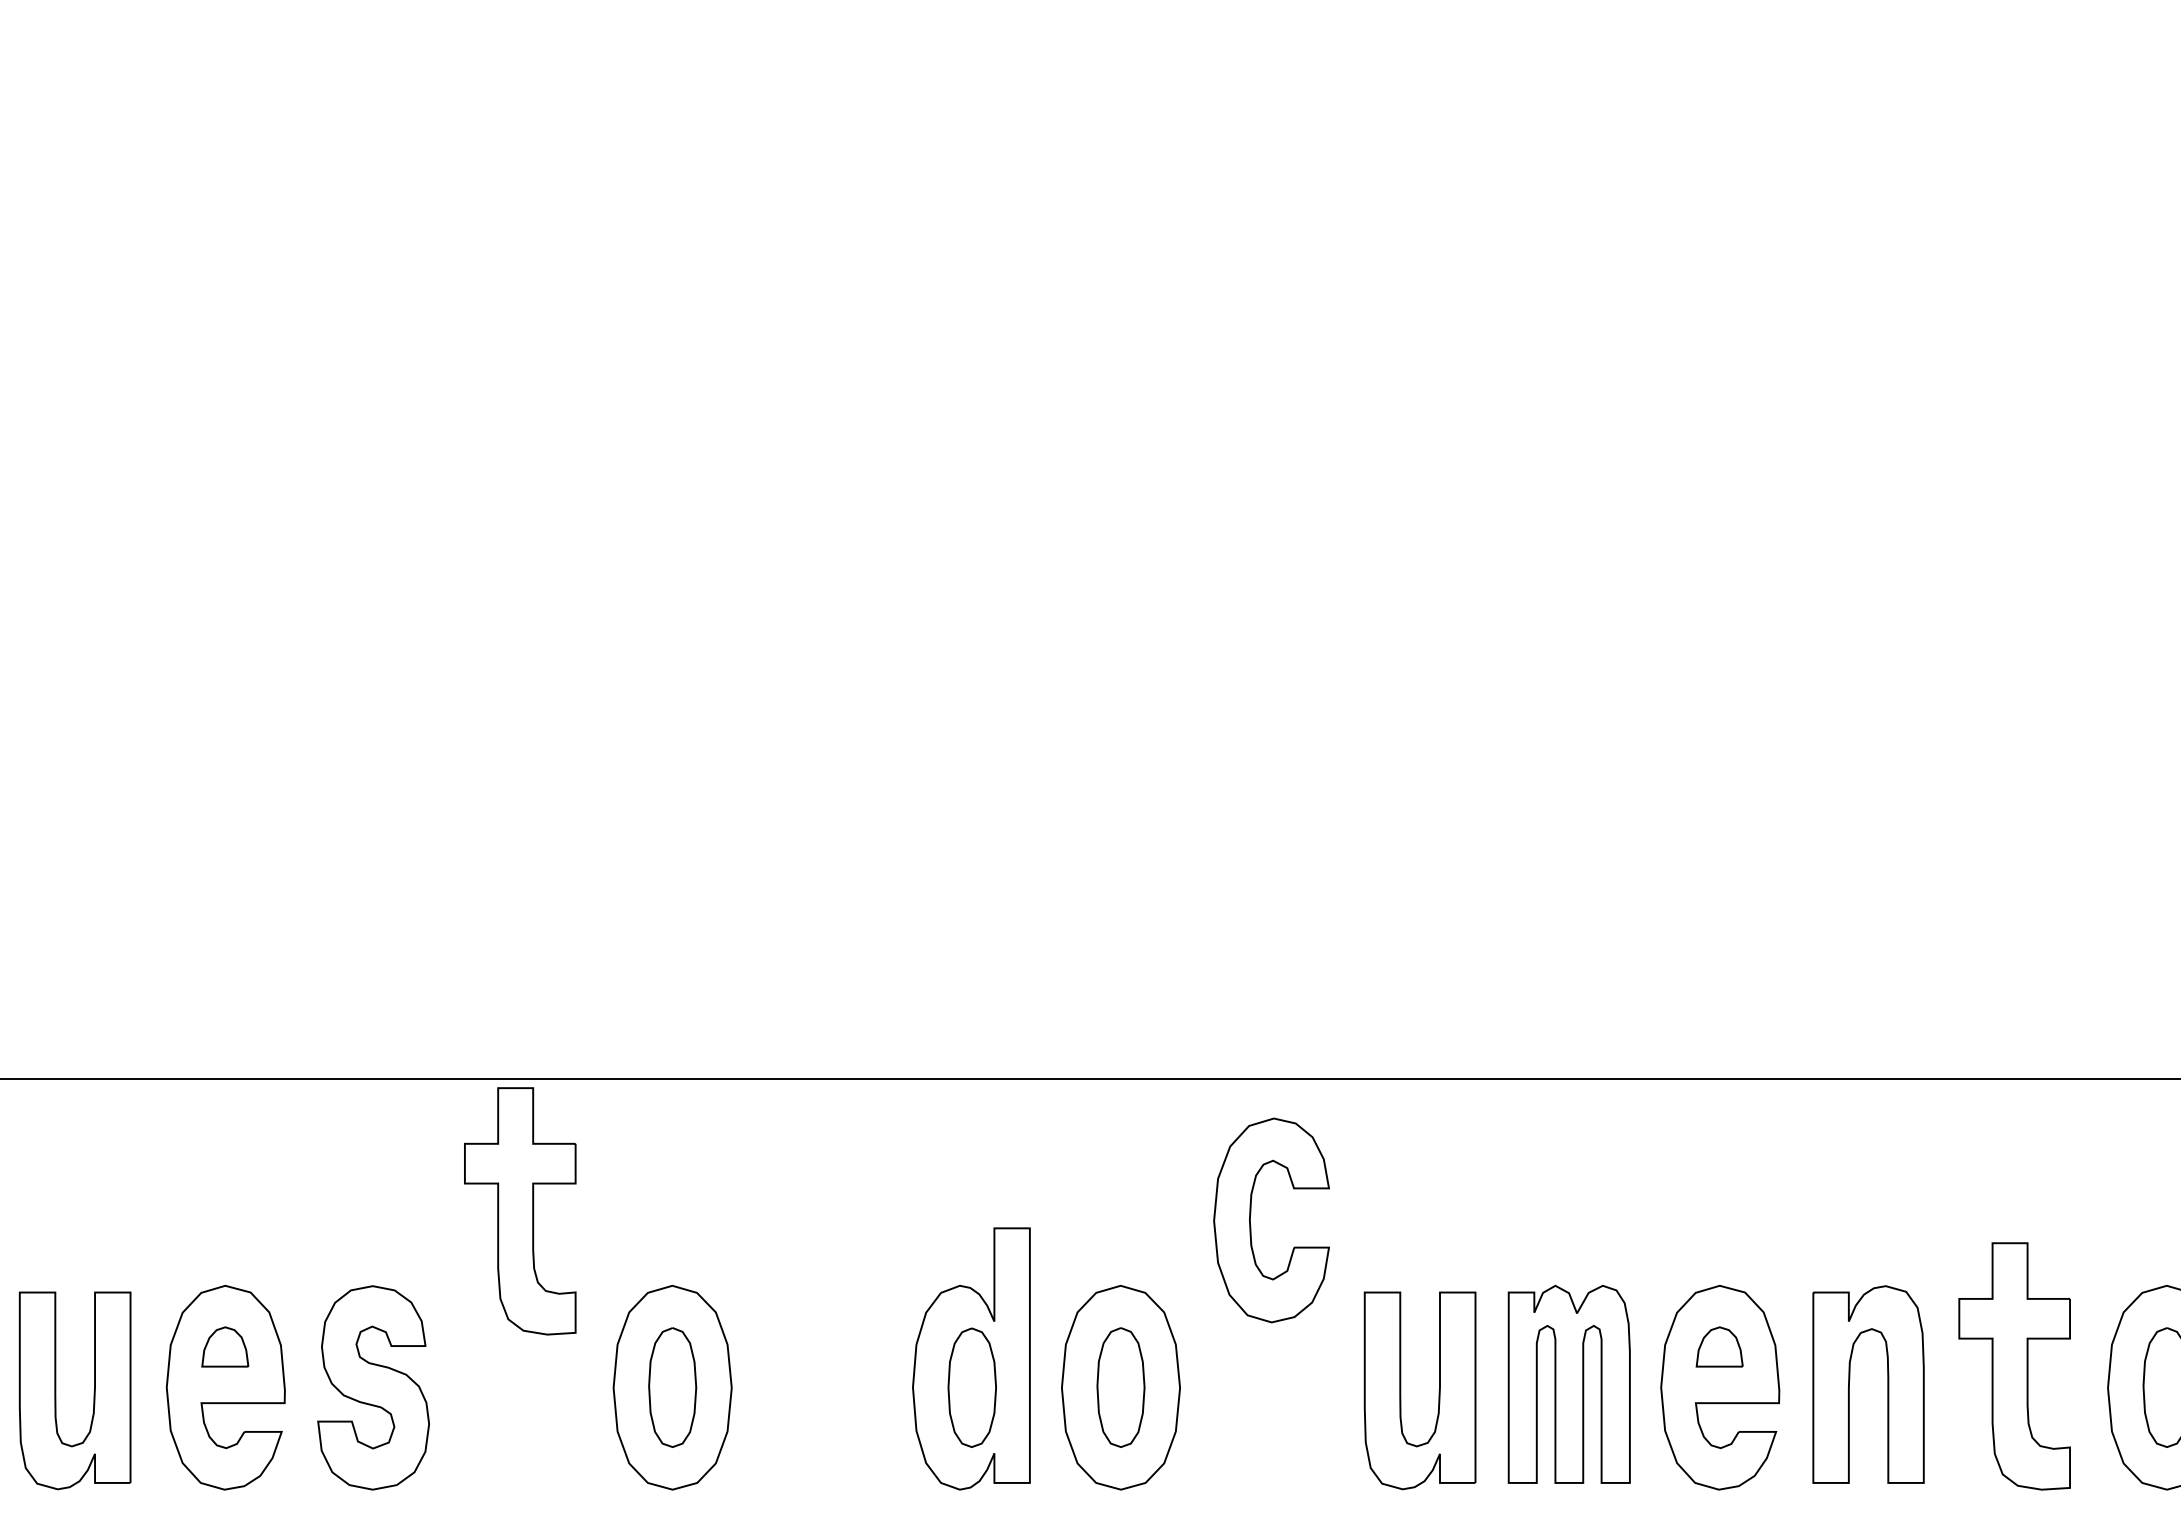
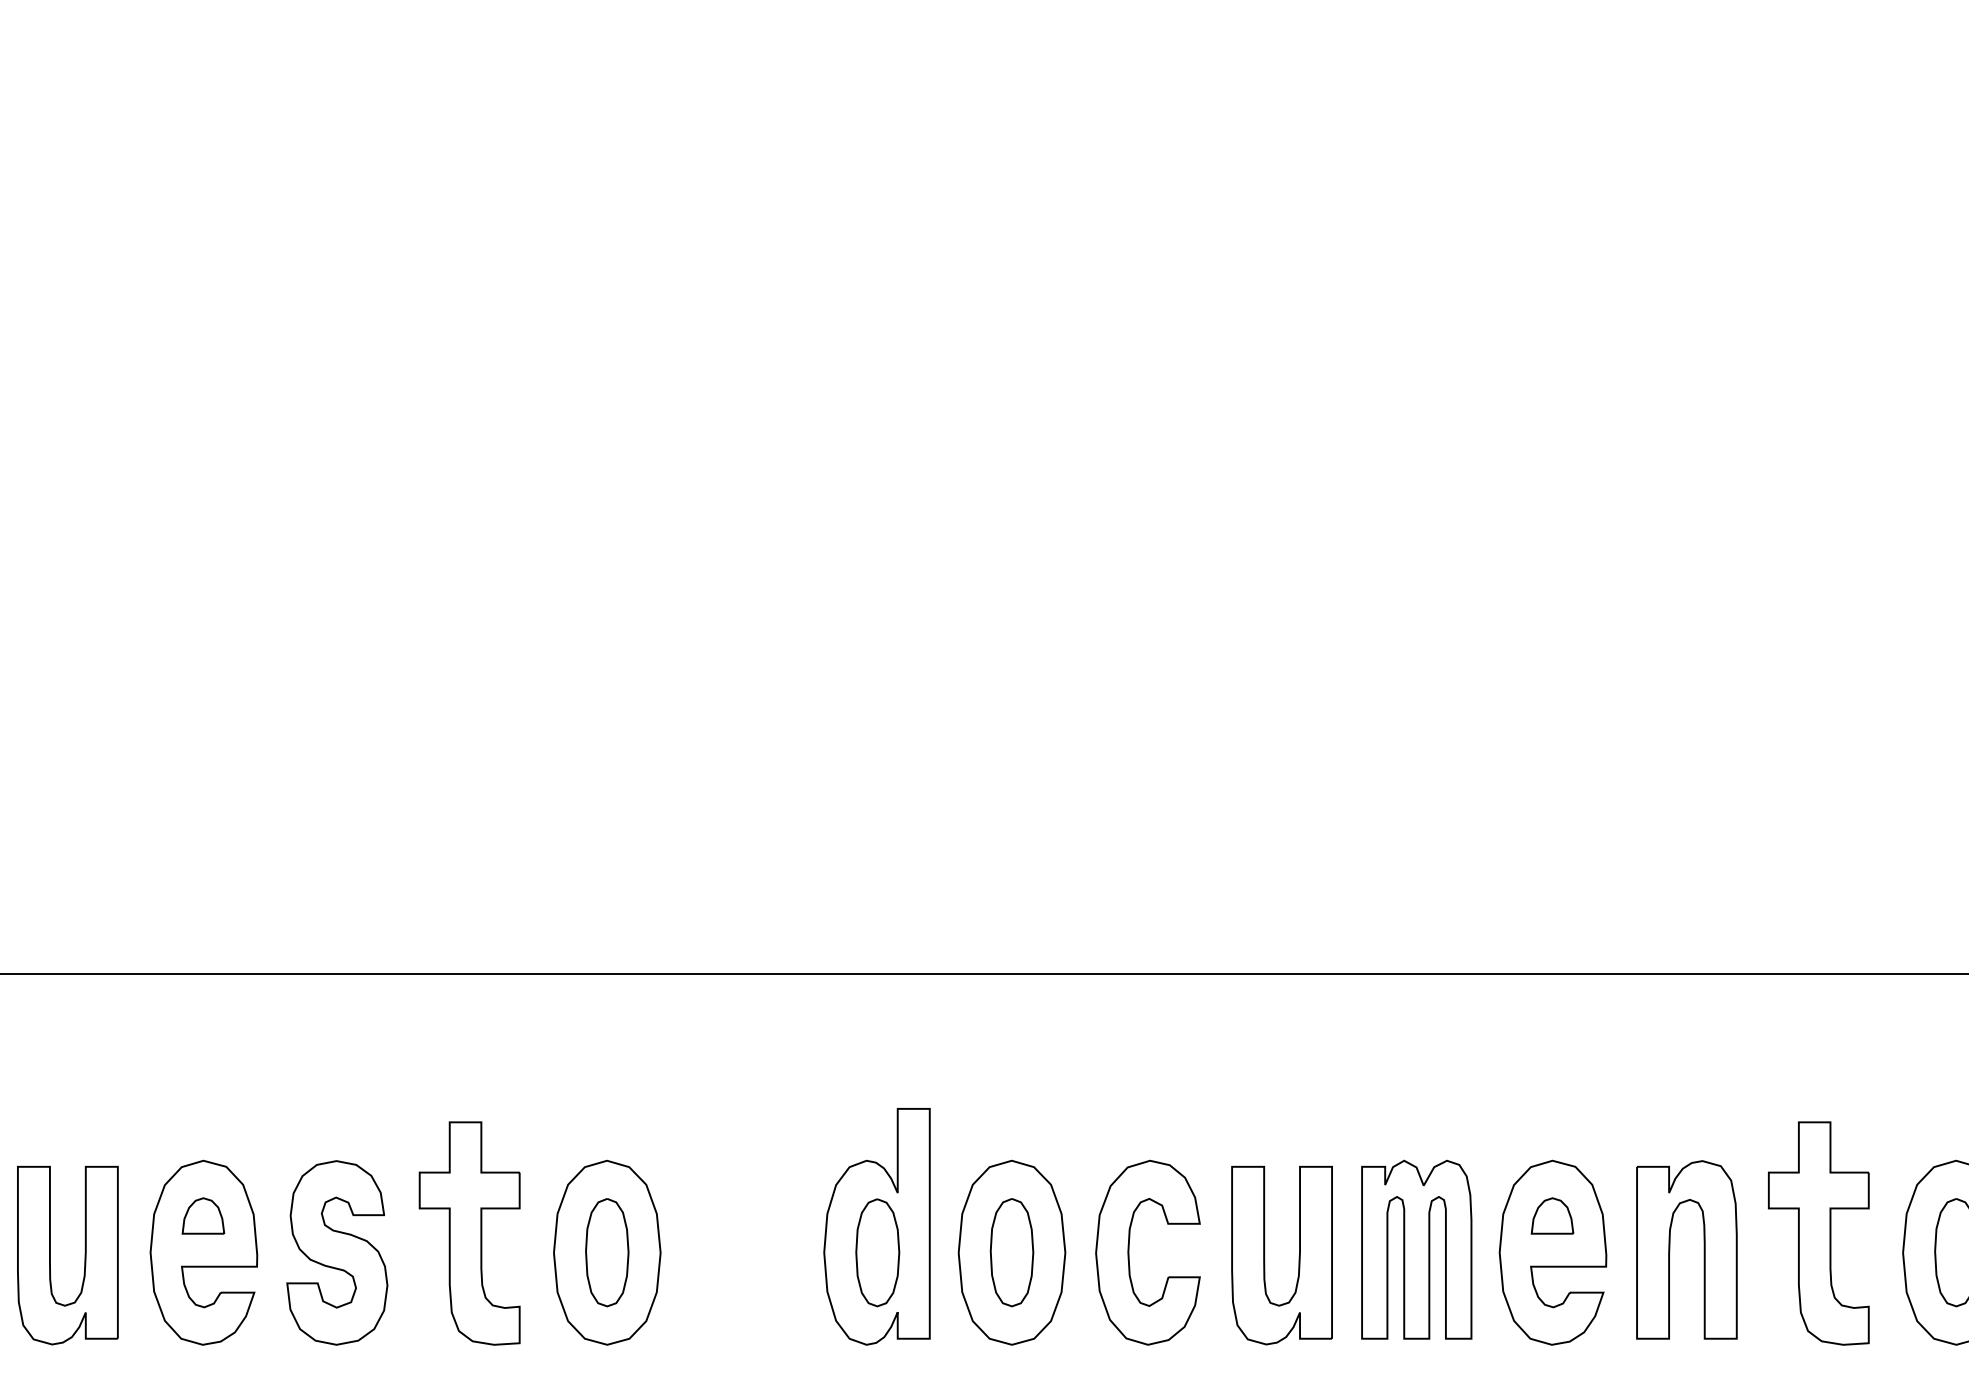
part: (520, 1211) -> (469, 1233), moved
part: (1251, 1220) -> (1129, 1252), moved

